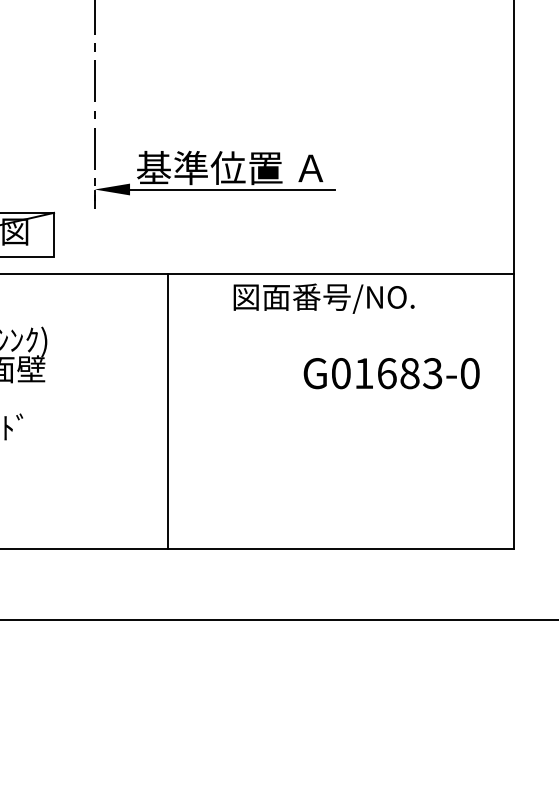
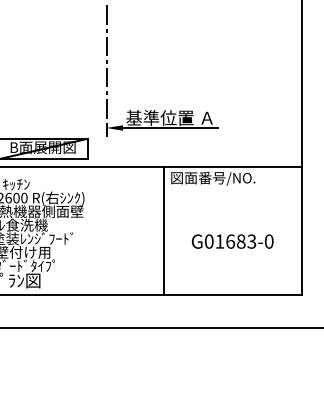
text: (391, 373) -> (232, 241), moved
line: (167, 412) -> (163, 231), moved

